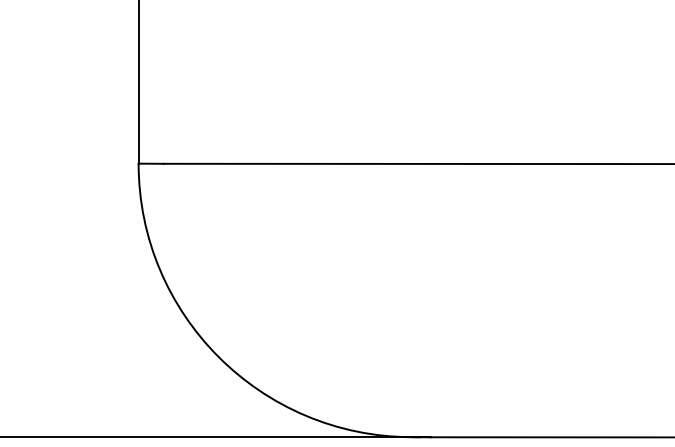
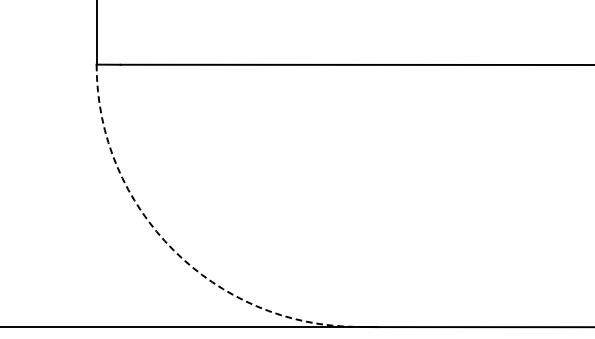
arc: (218, 357) -> (173, 250), solid -> dashed

